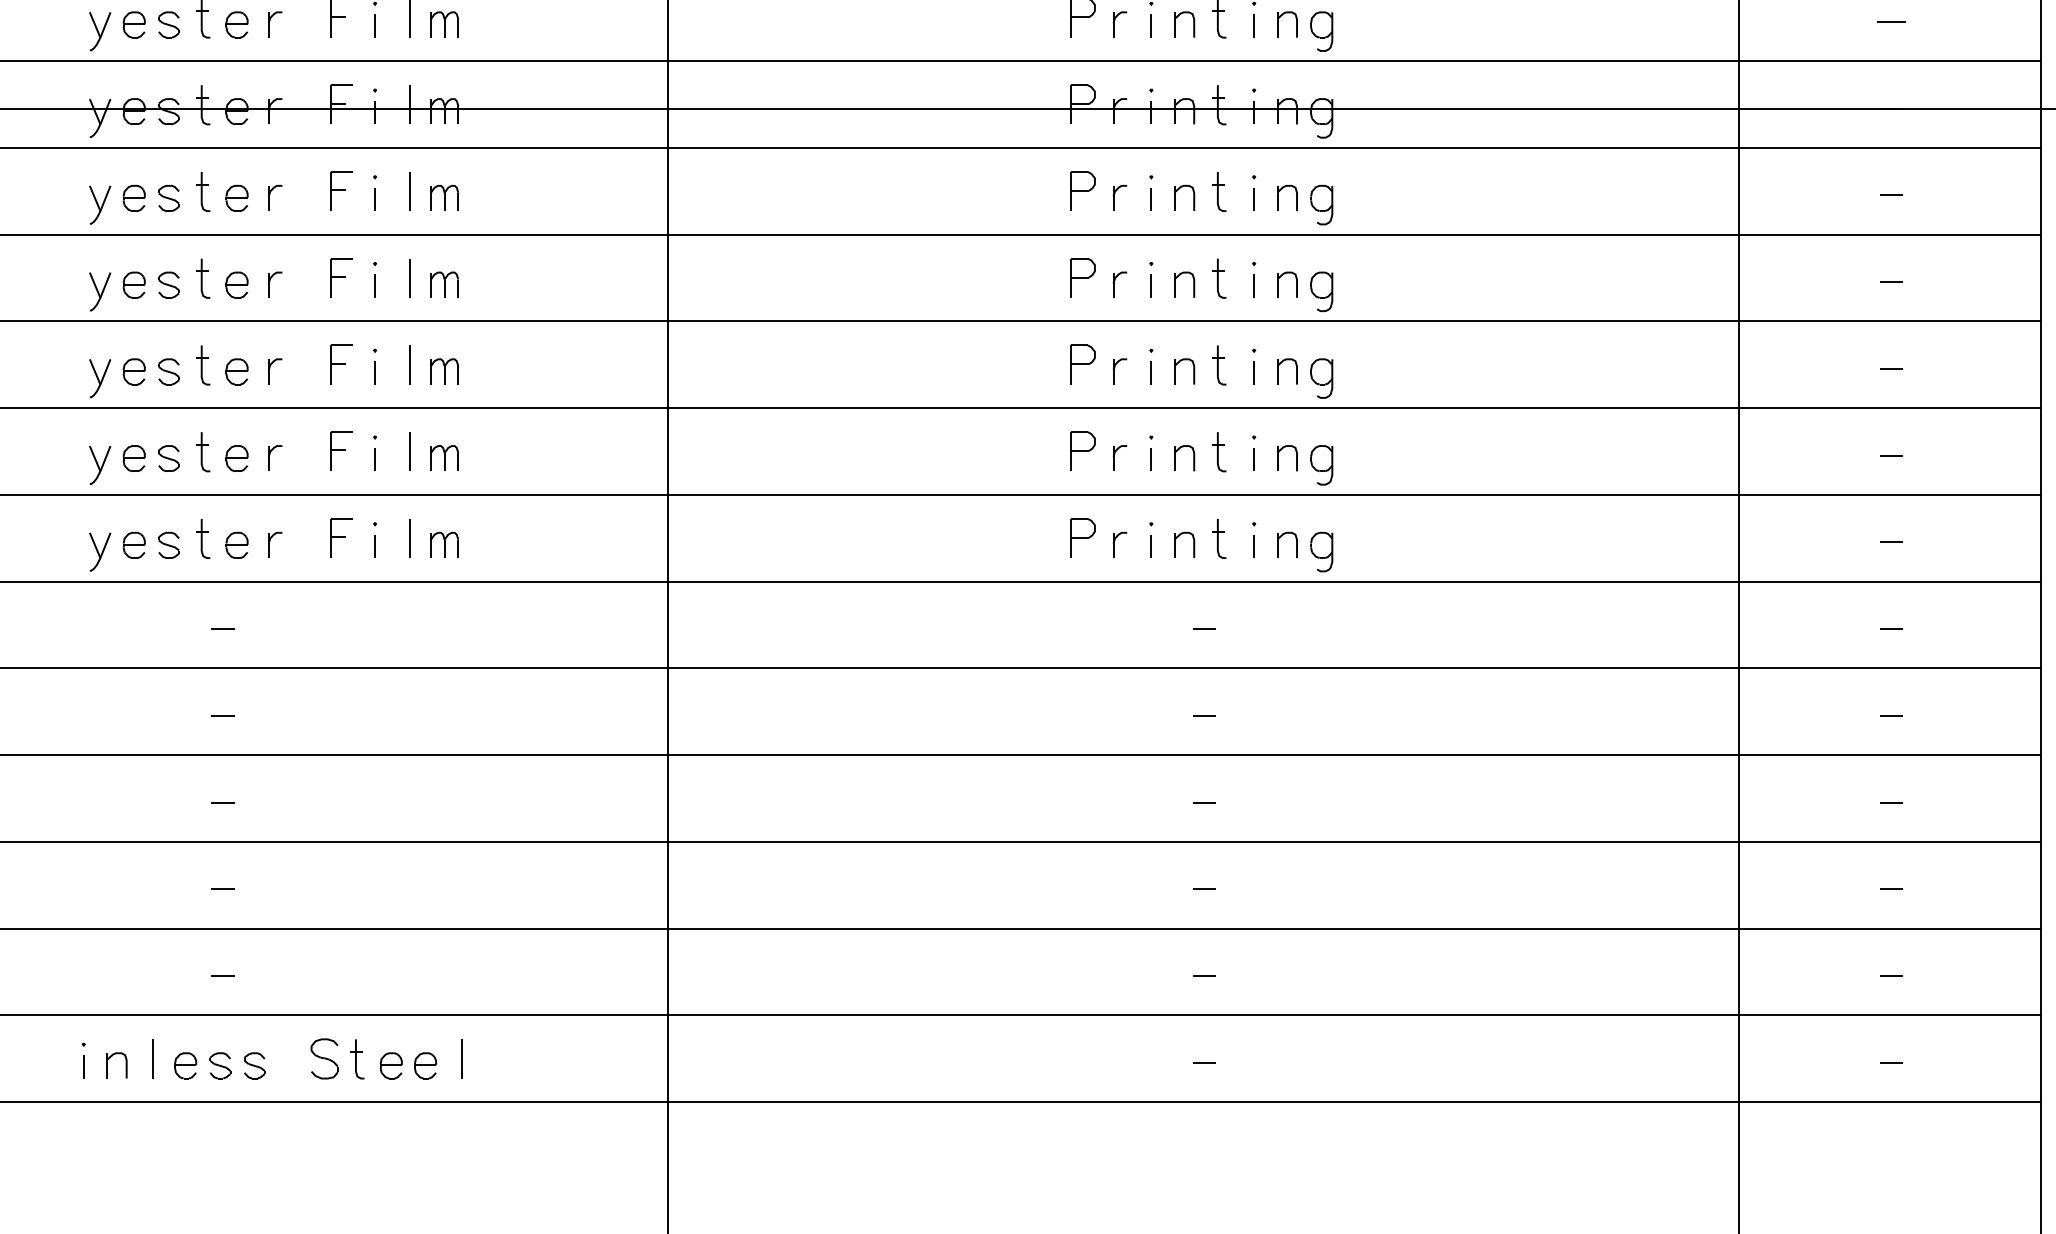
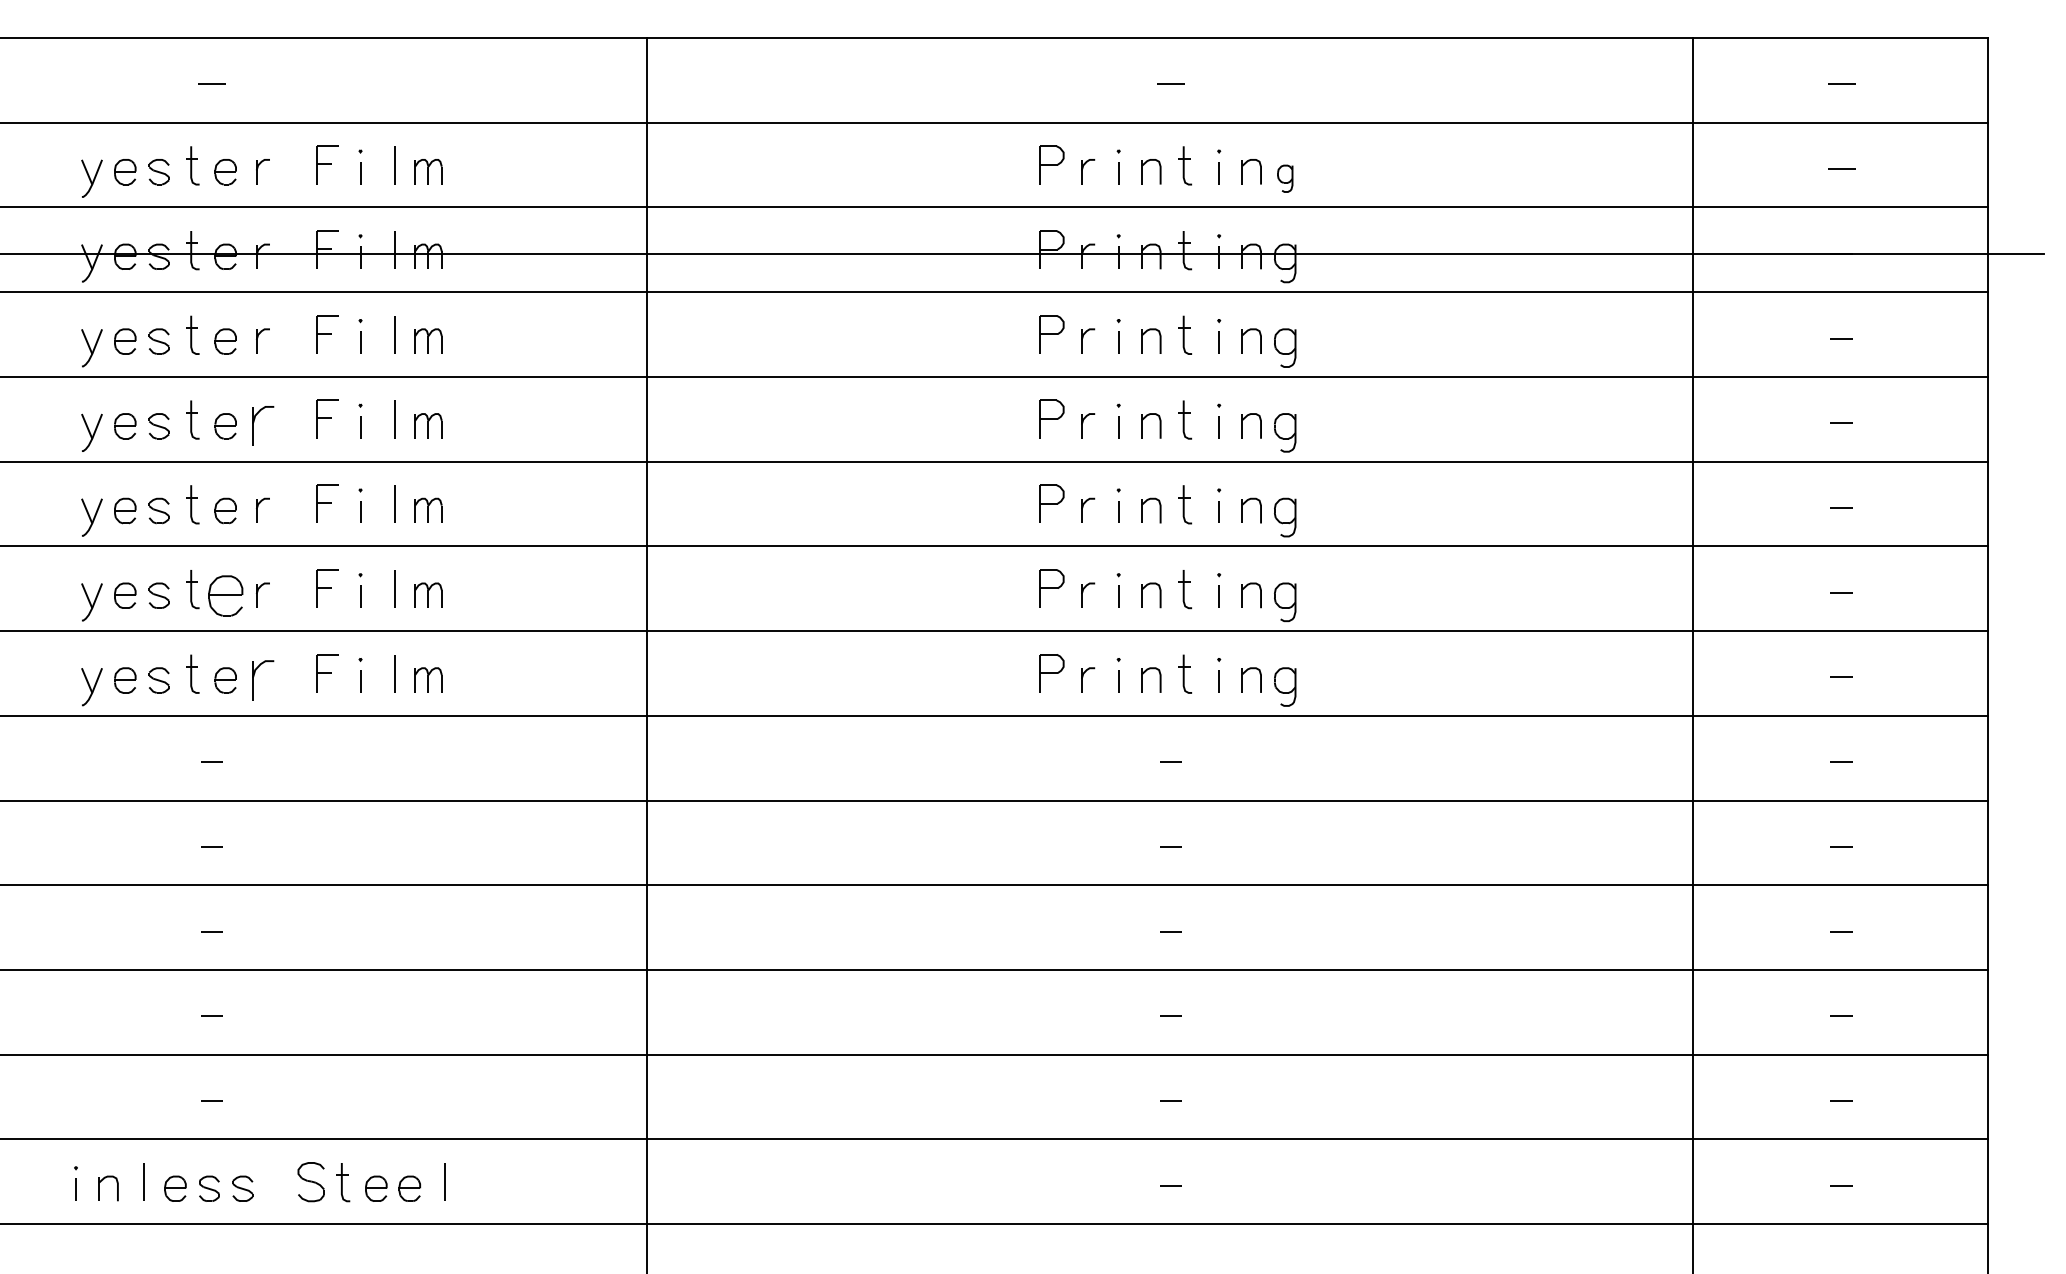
part: (1322, 31) -> (1285, 178), size x0.7
part: (274, 284) -> (262, 425), size x1.6
part: (236, 458) -> (225, 595), size x1.6
part: (274, 544) -> (262, 679), size x1.6

